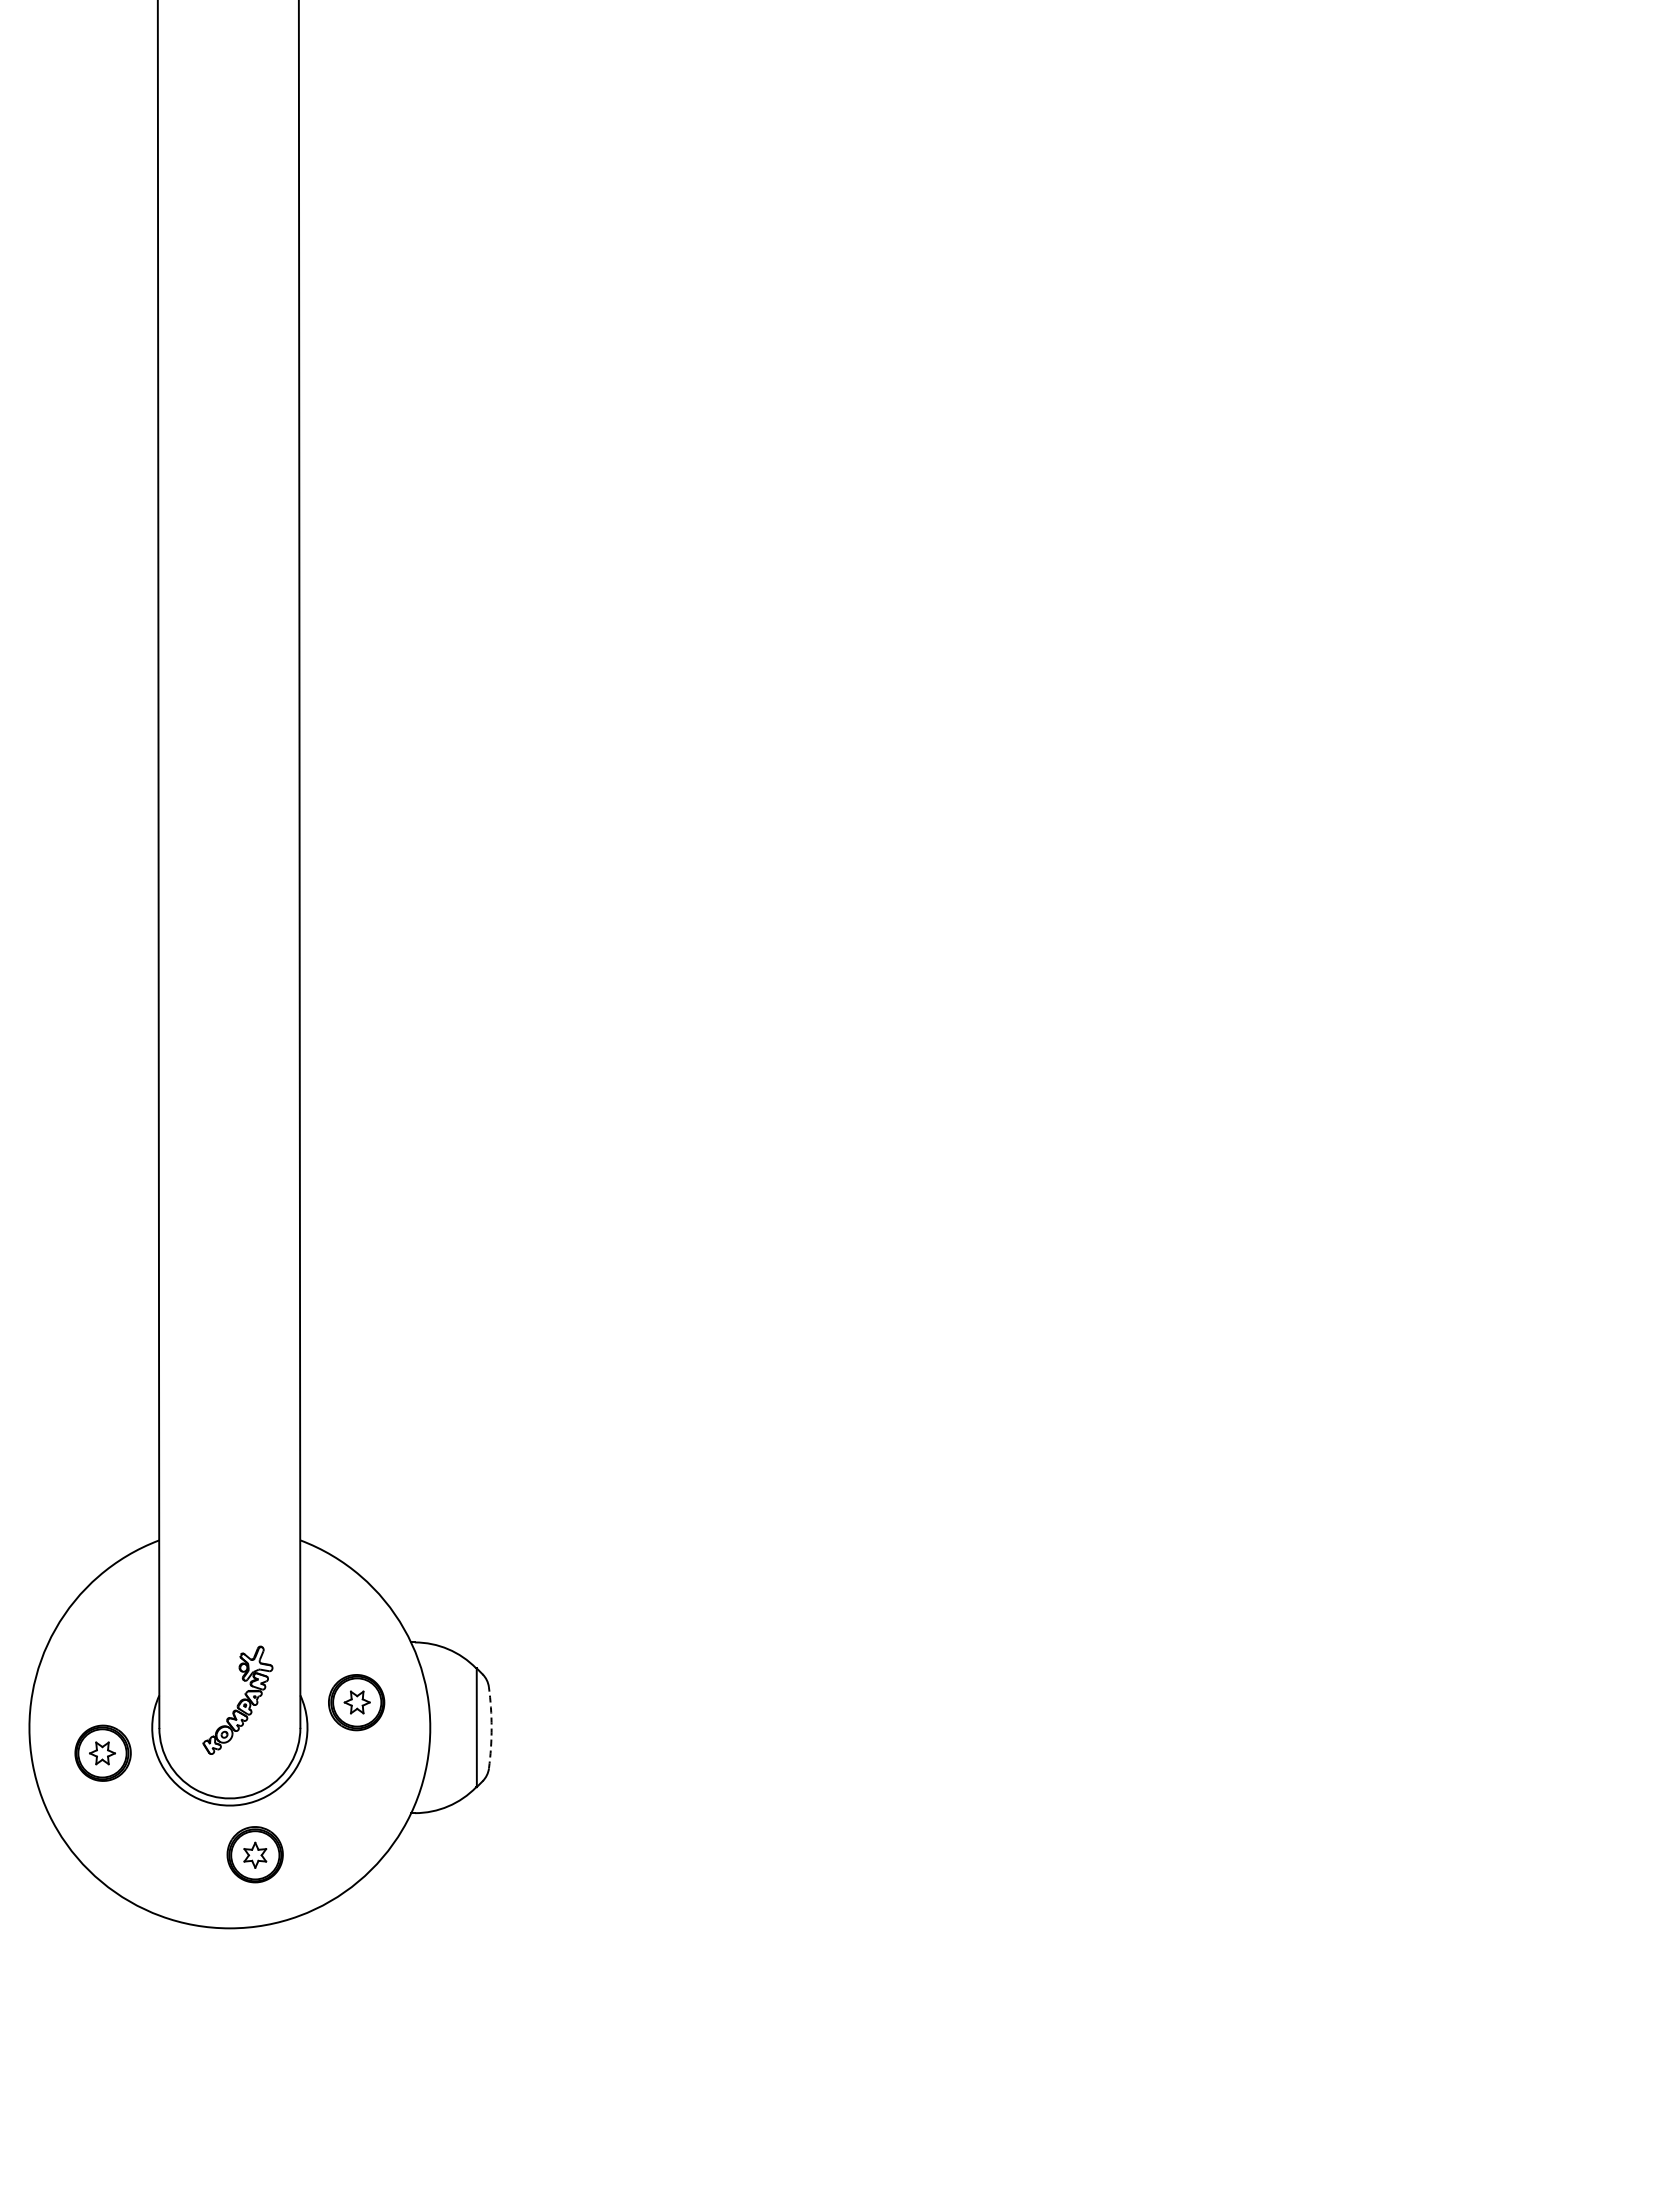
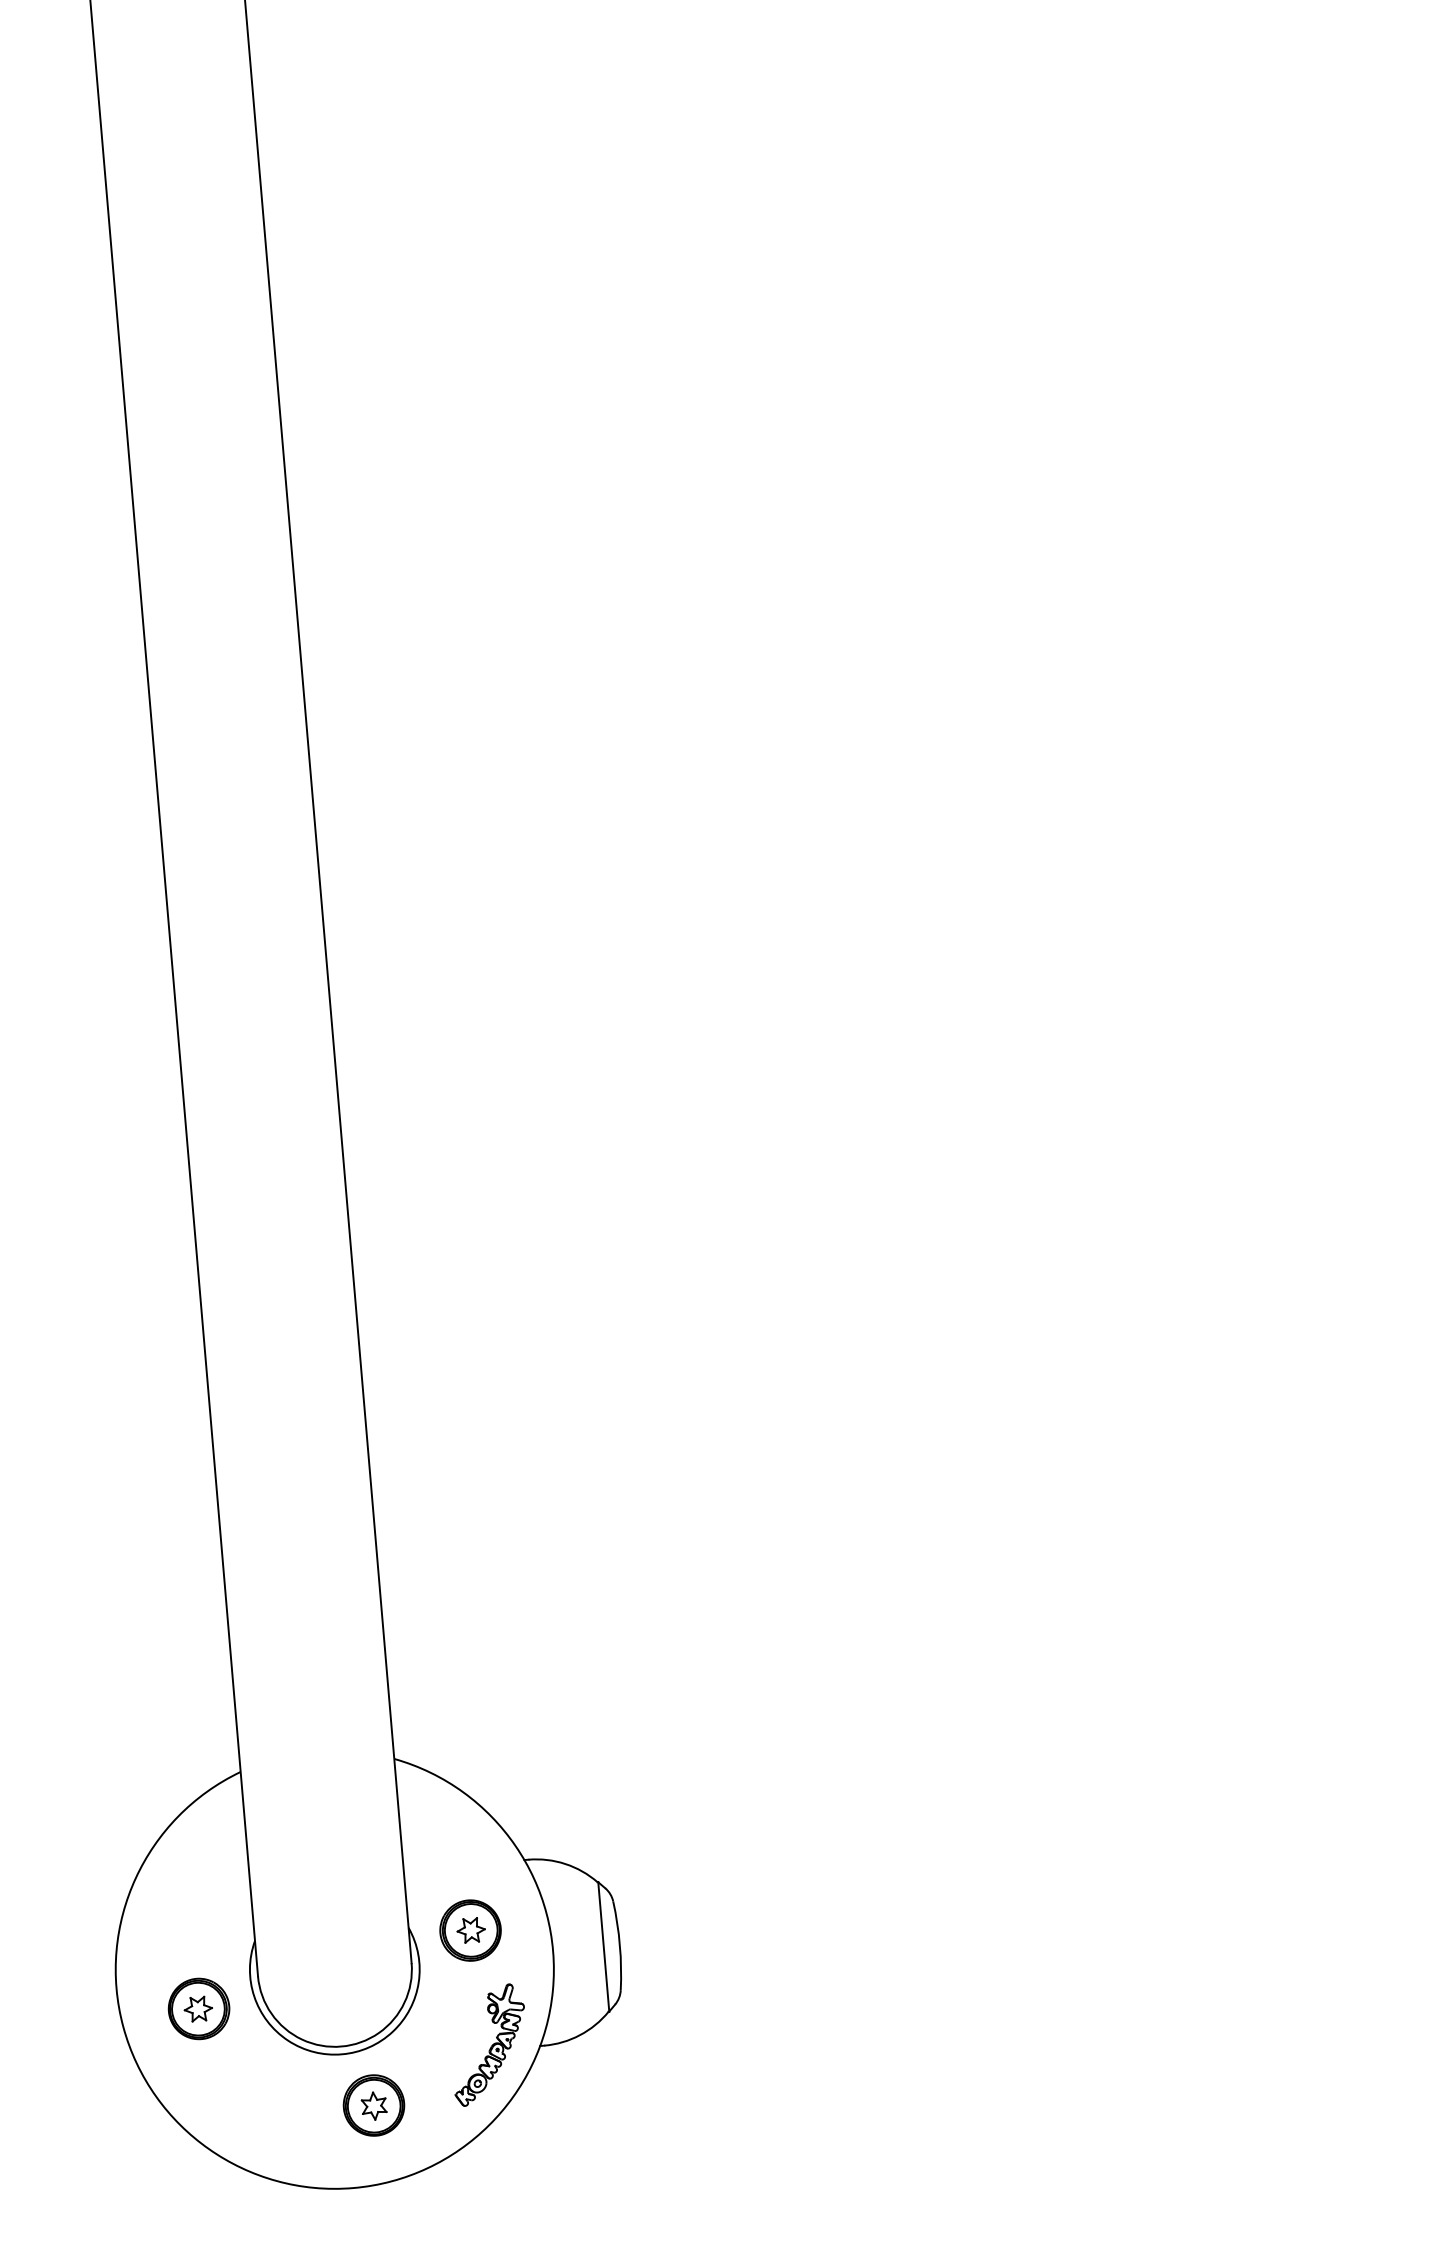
part: (237, 1699) -> (488, 2044), moved
arc: (491, 1727) -> (619, 1945), dashed -> solid

